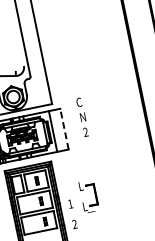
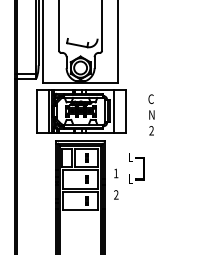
text: (82, 116) -> (151, 114), moved
line: (64, 129) -> (125, 111), dashed -> solid
part: (83, 204) -> (129, 176), moved

